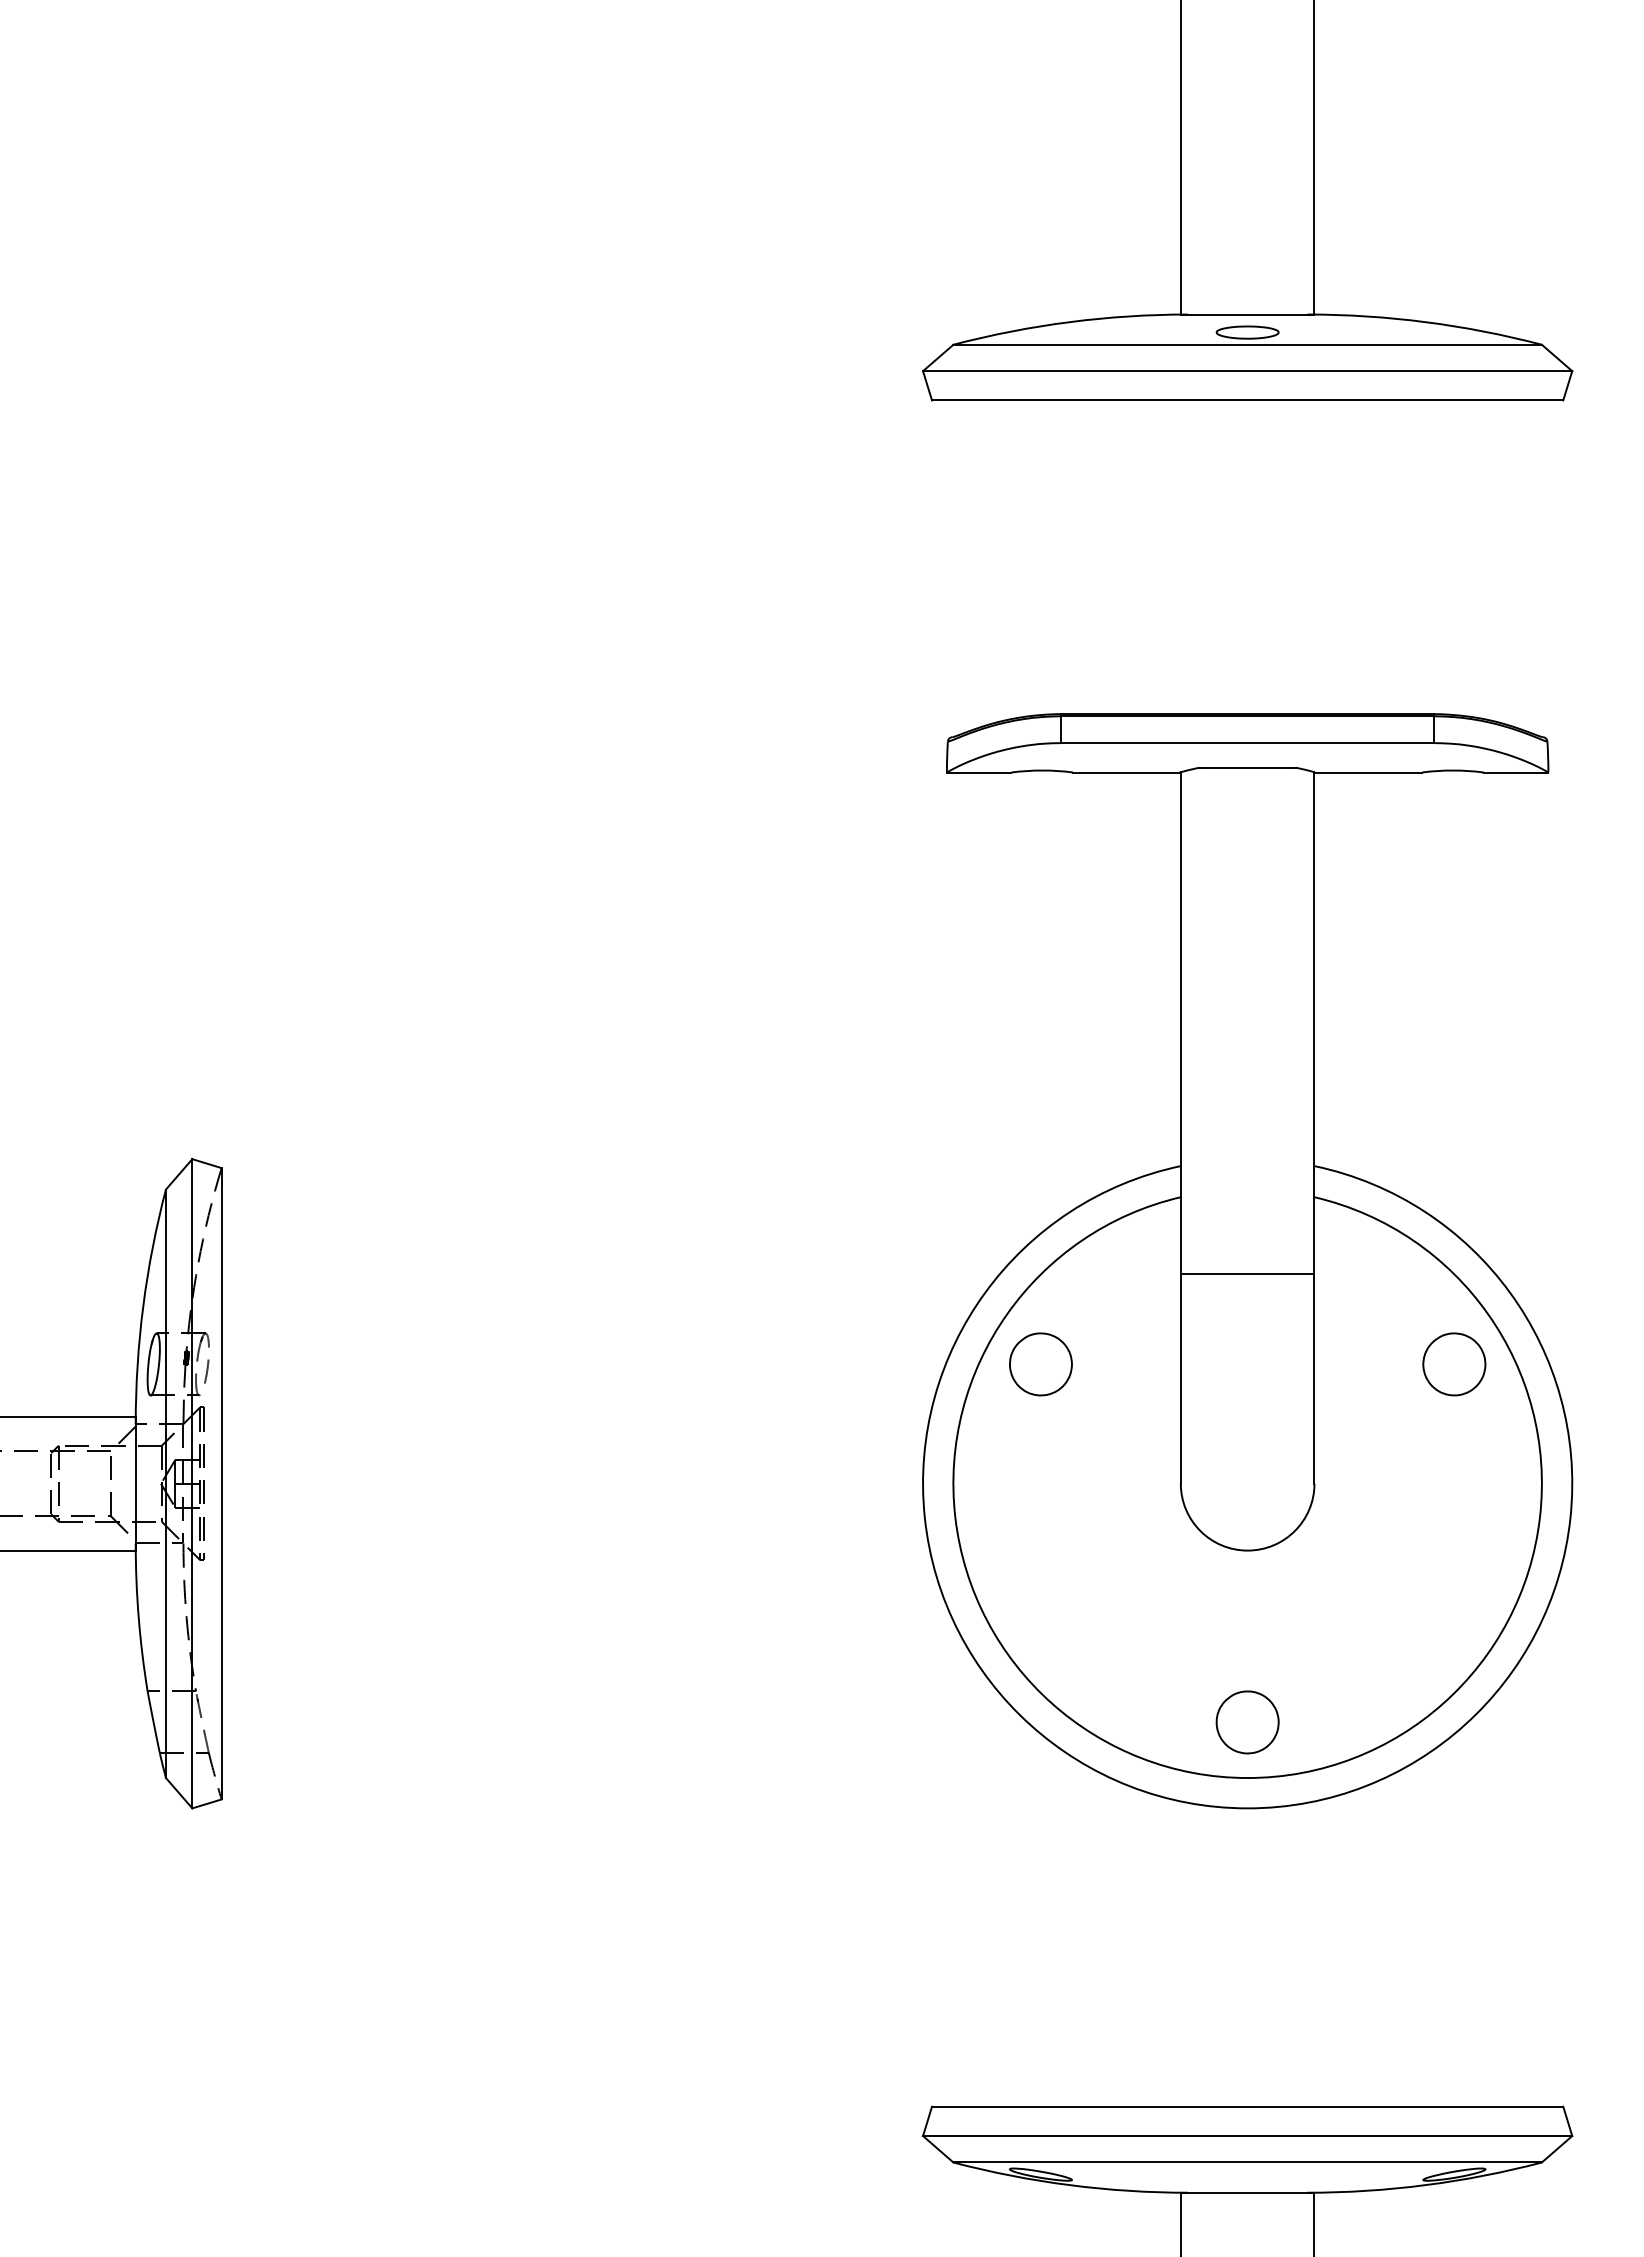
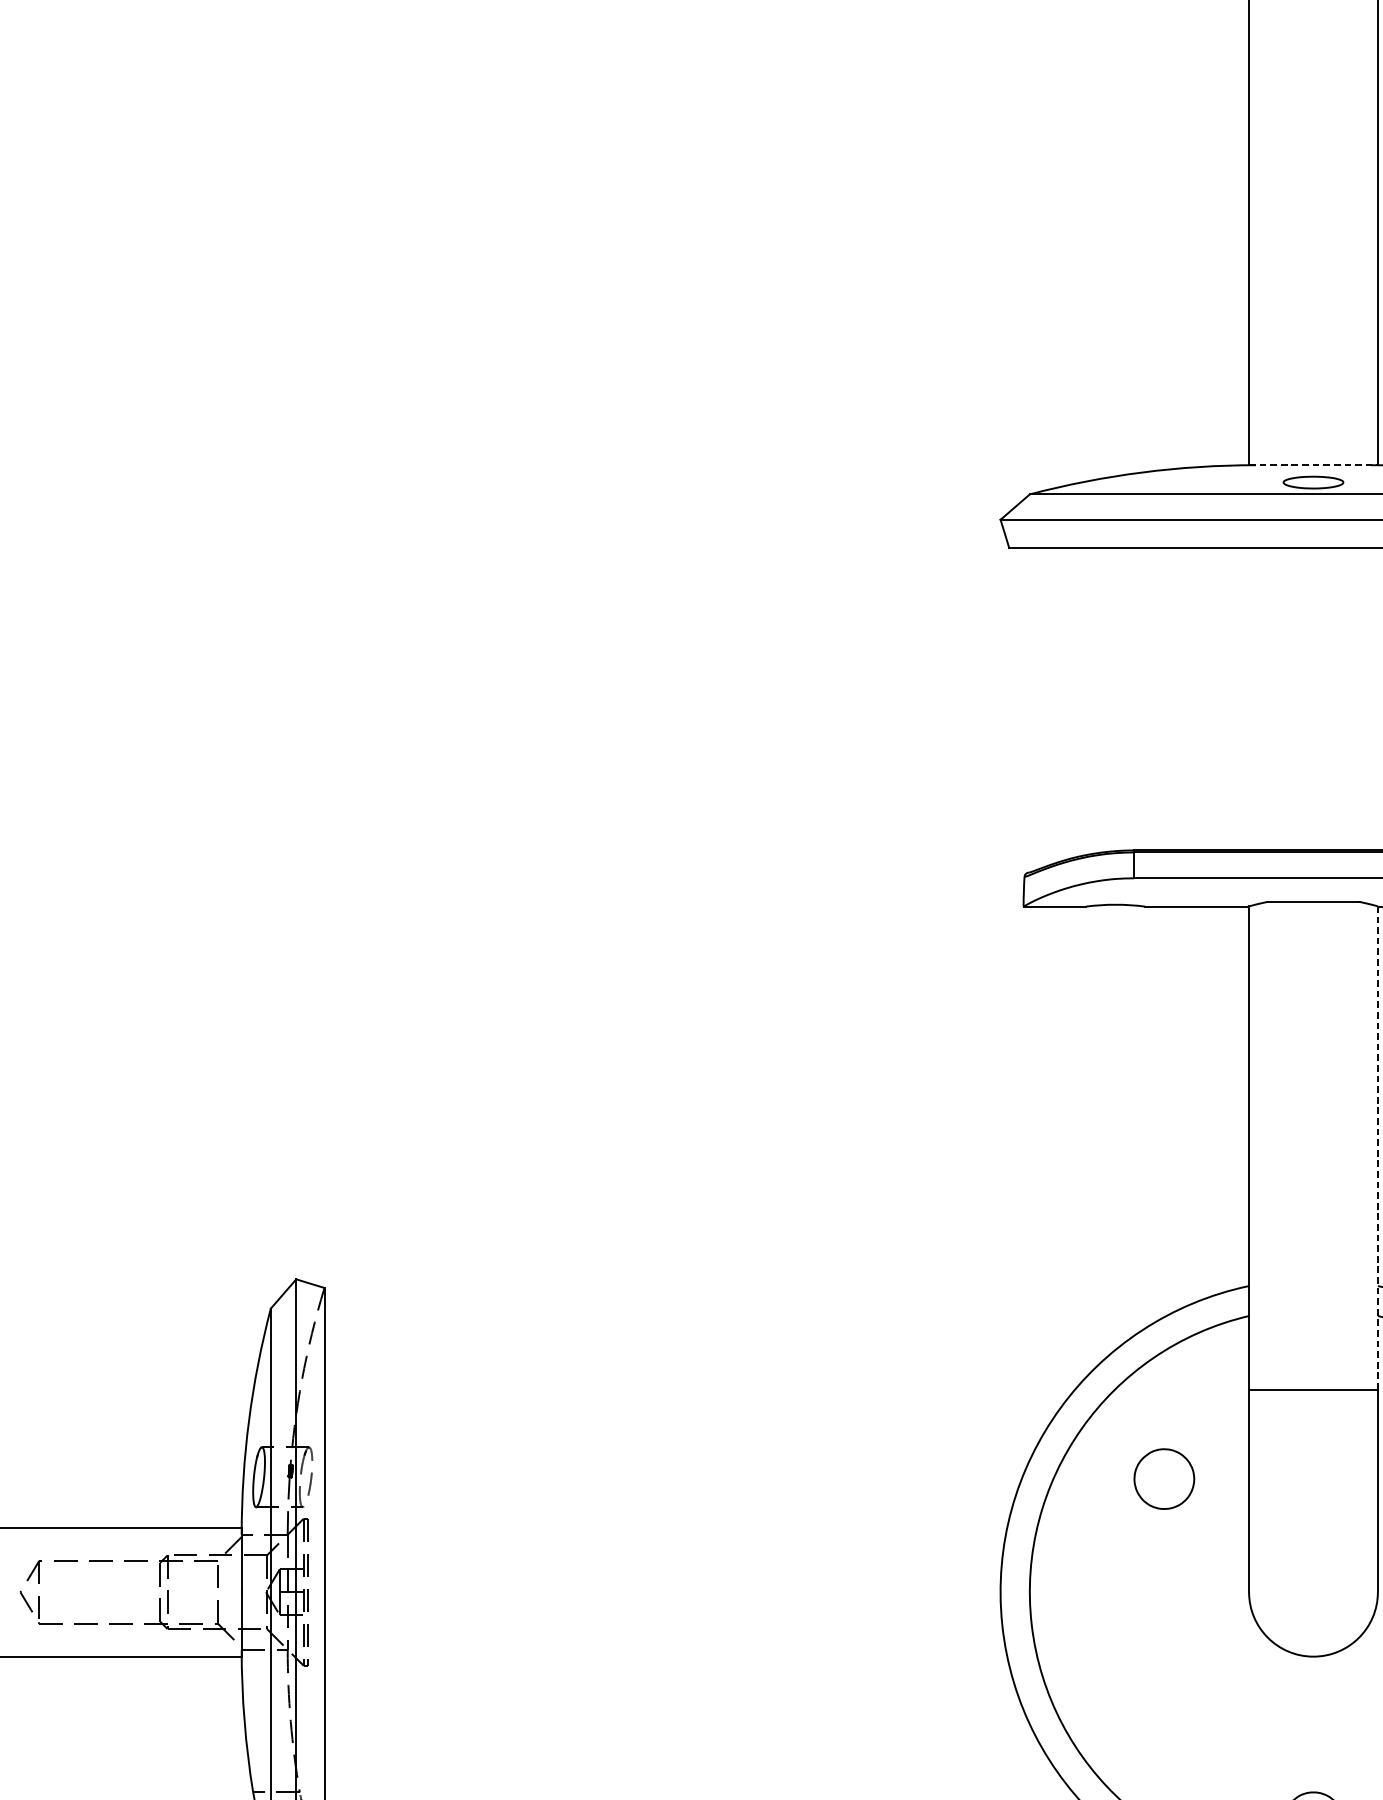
line: (1247, 314) -> (1313, 465), solid -> dashed
line: (1314, 1022) -> (1377, 1147), solid -> dashed
part: (1040, 1364) -> (1163, 1479), moved

